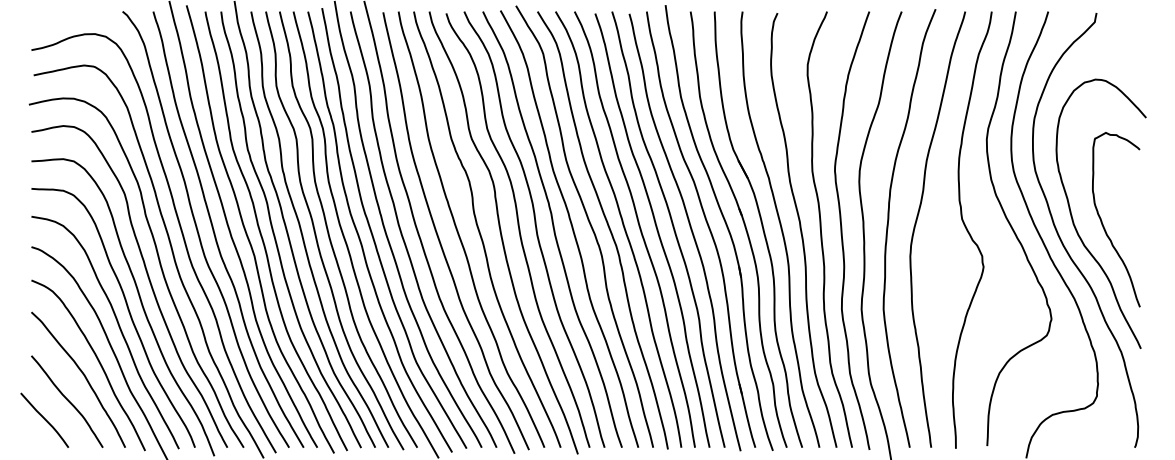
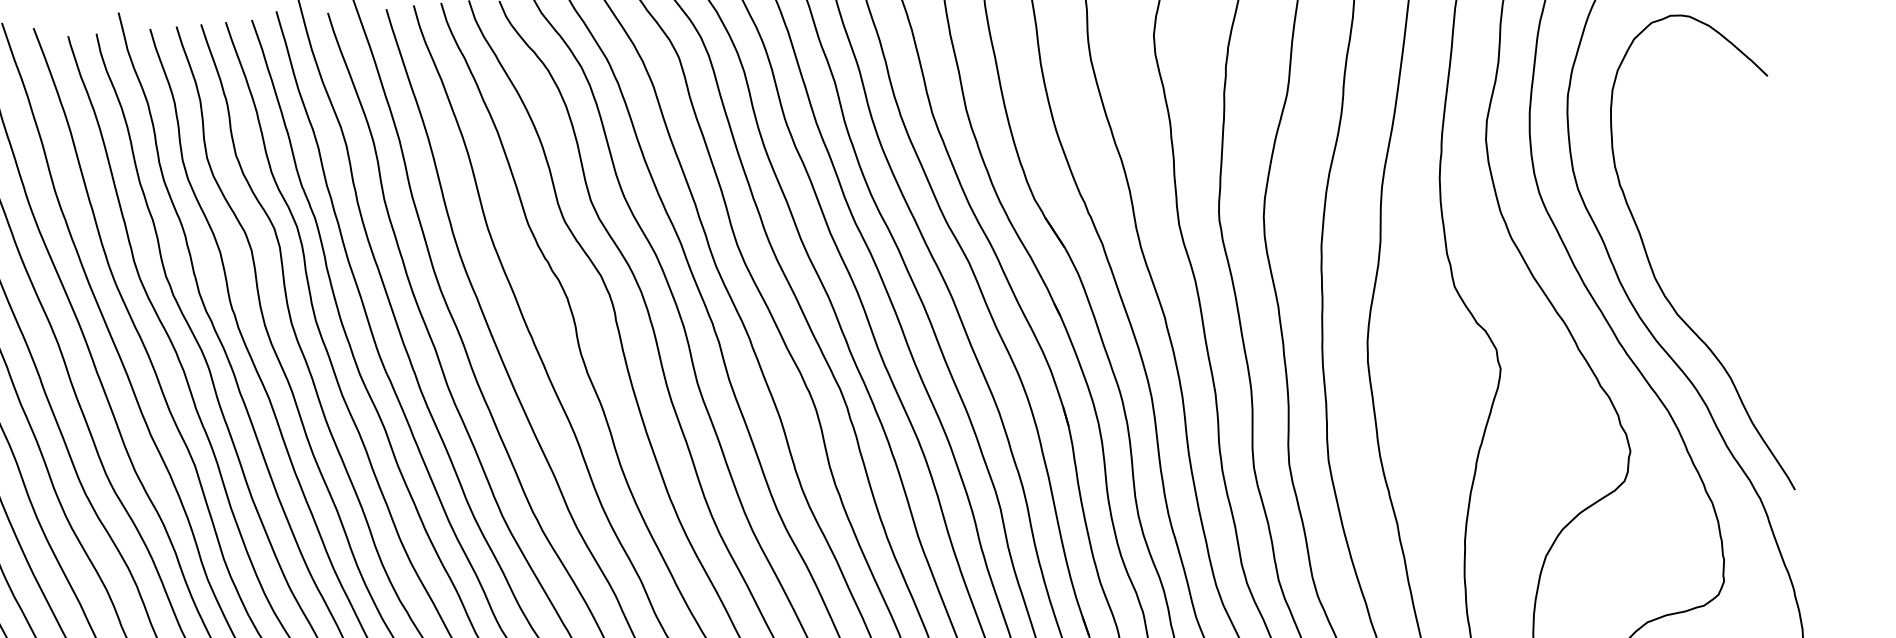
curve: (1104, 226) -> (1710, 277), removed

